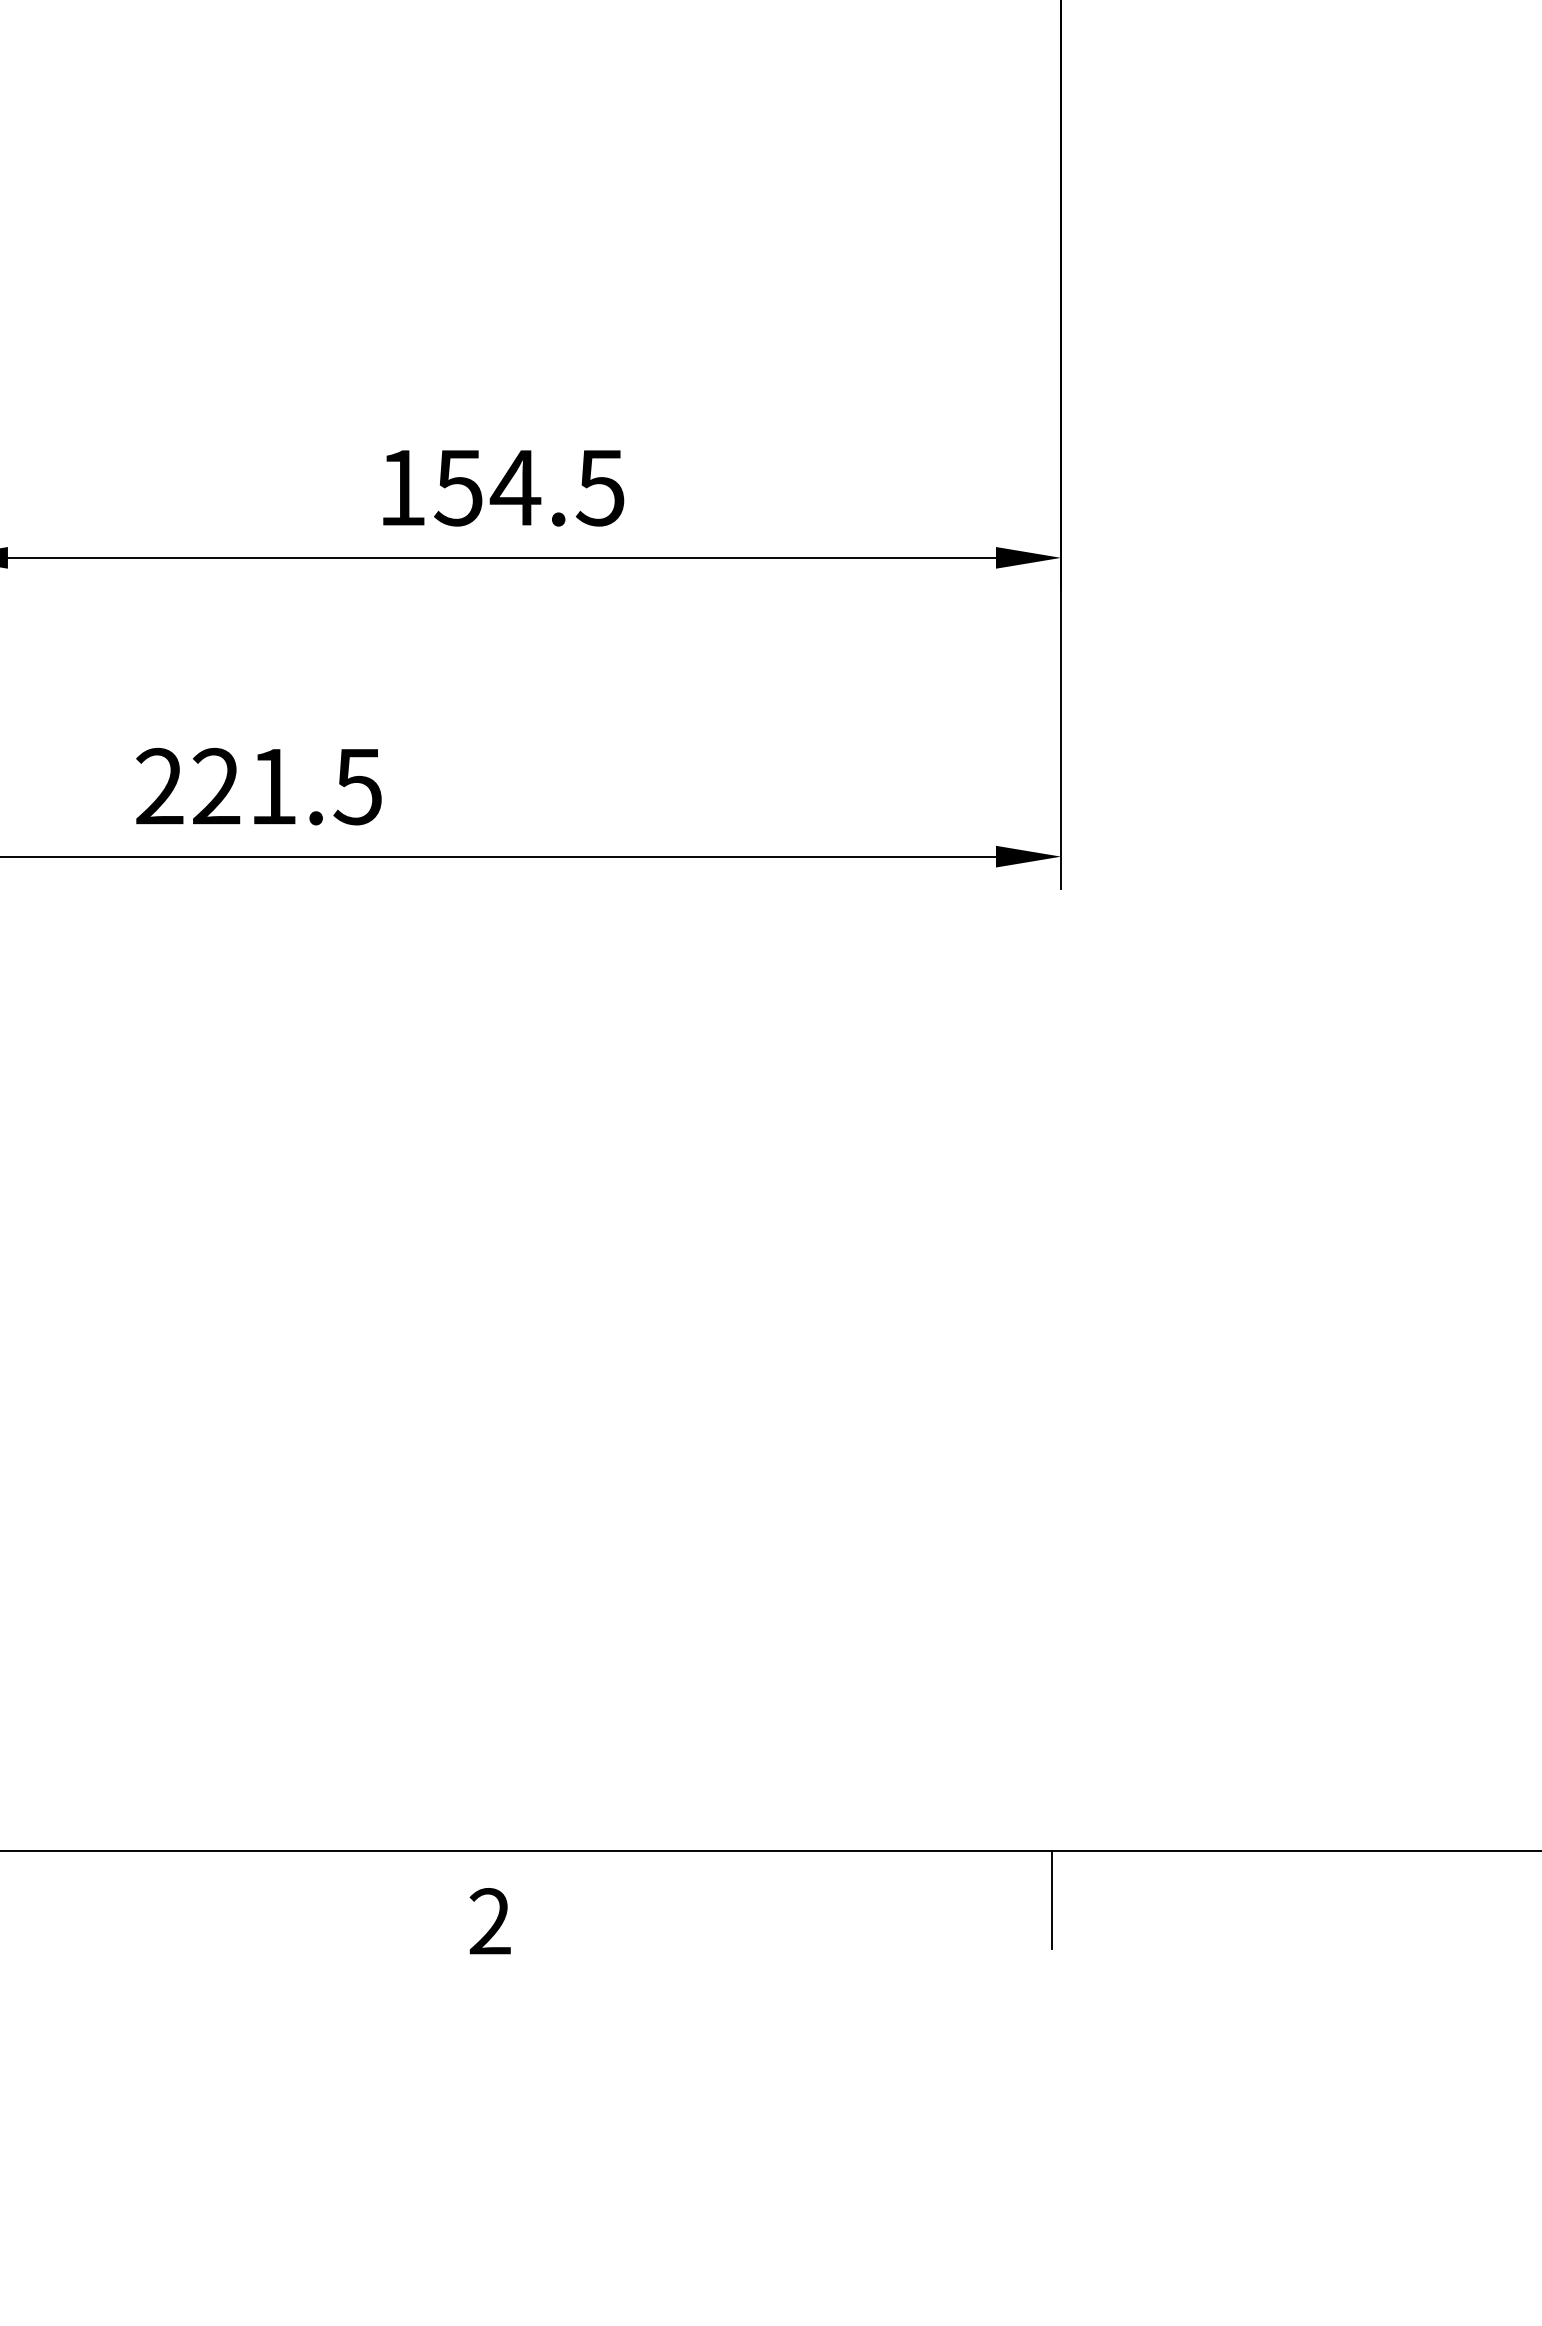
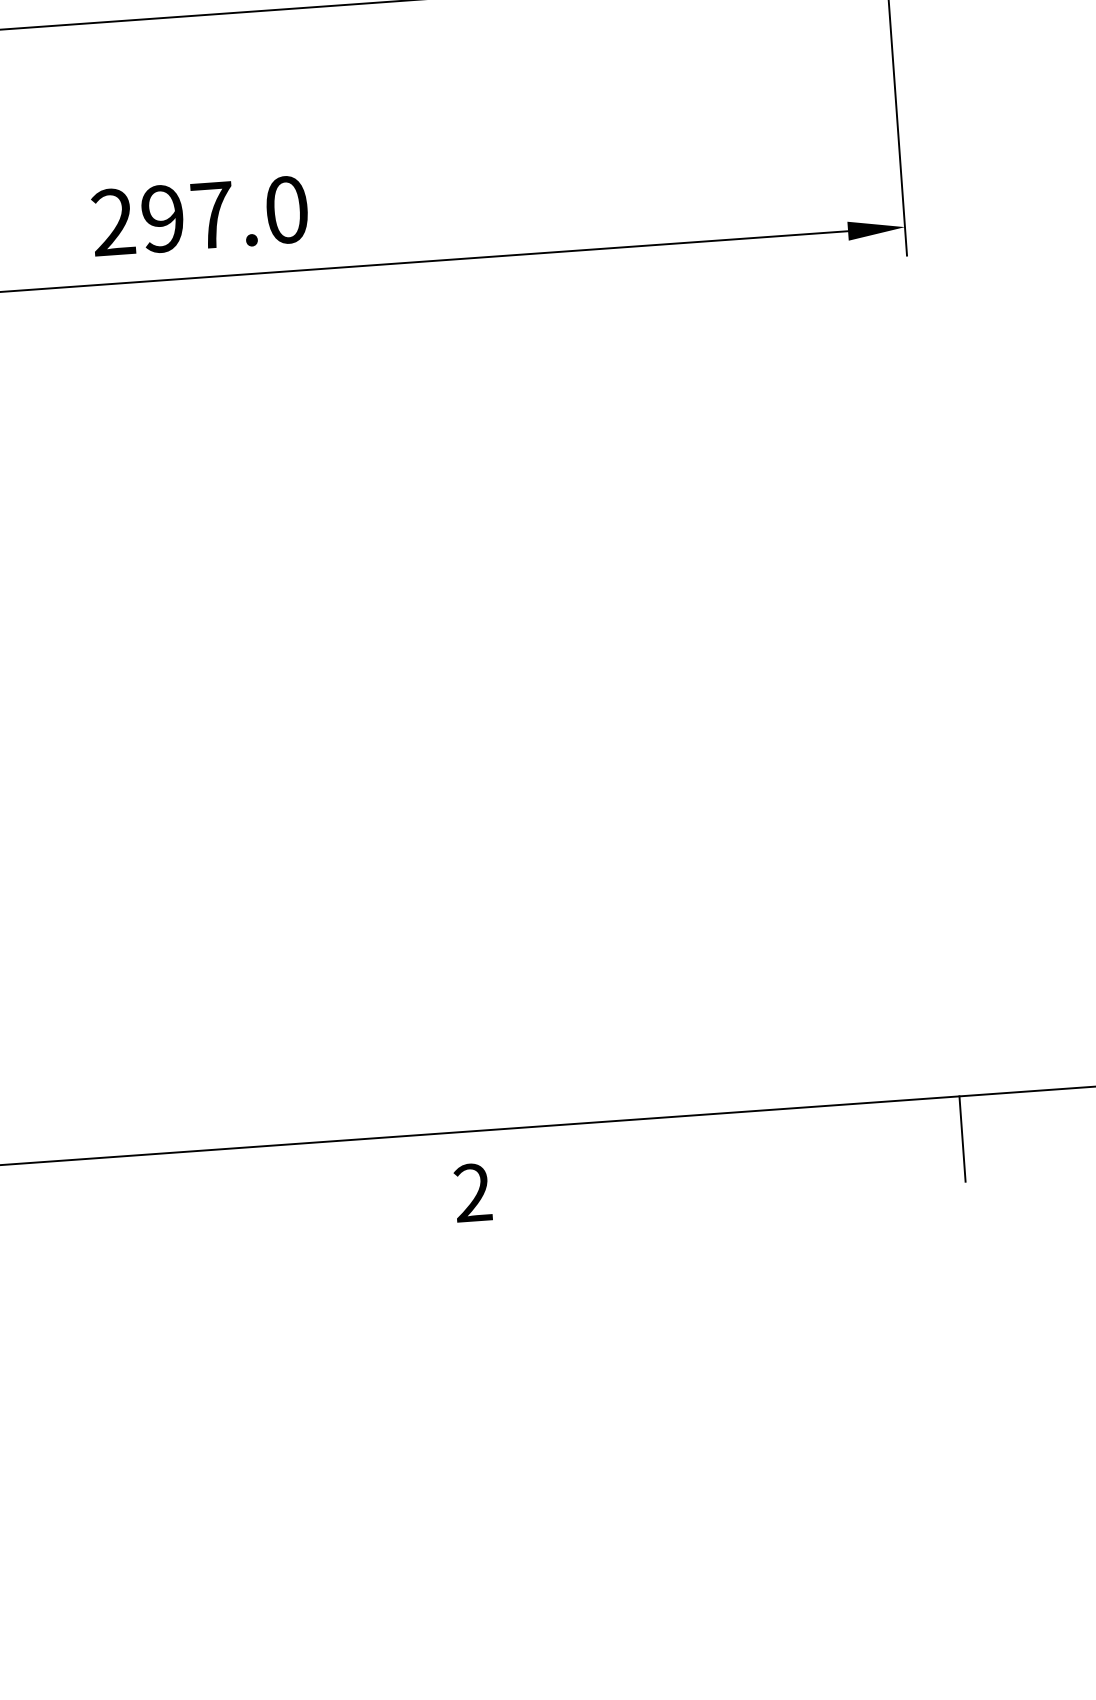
text: (287, 786) -> (224, 214), 221.5 -> 297.0

